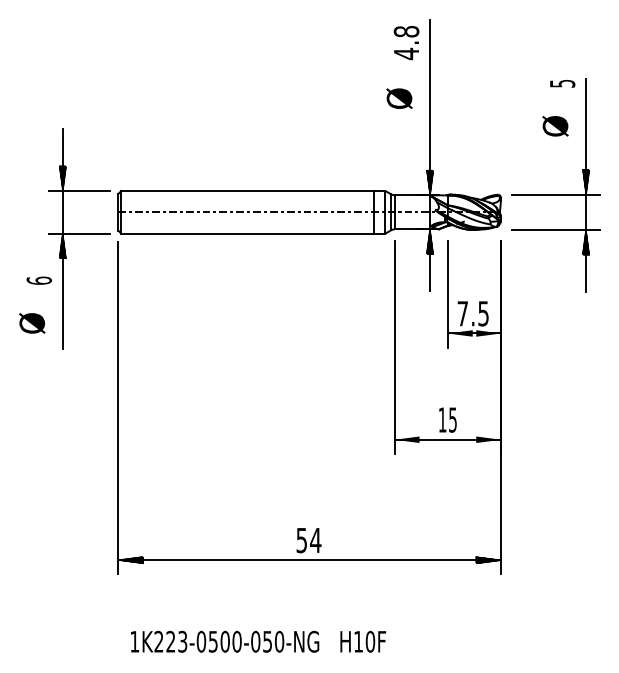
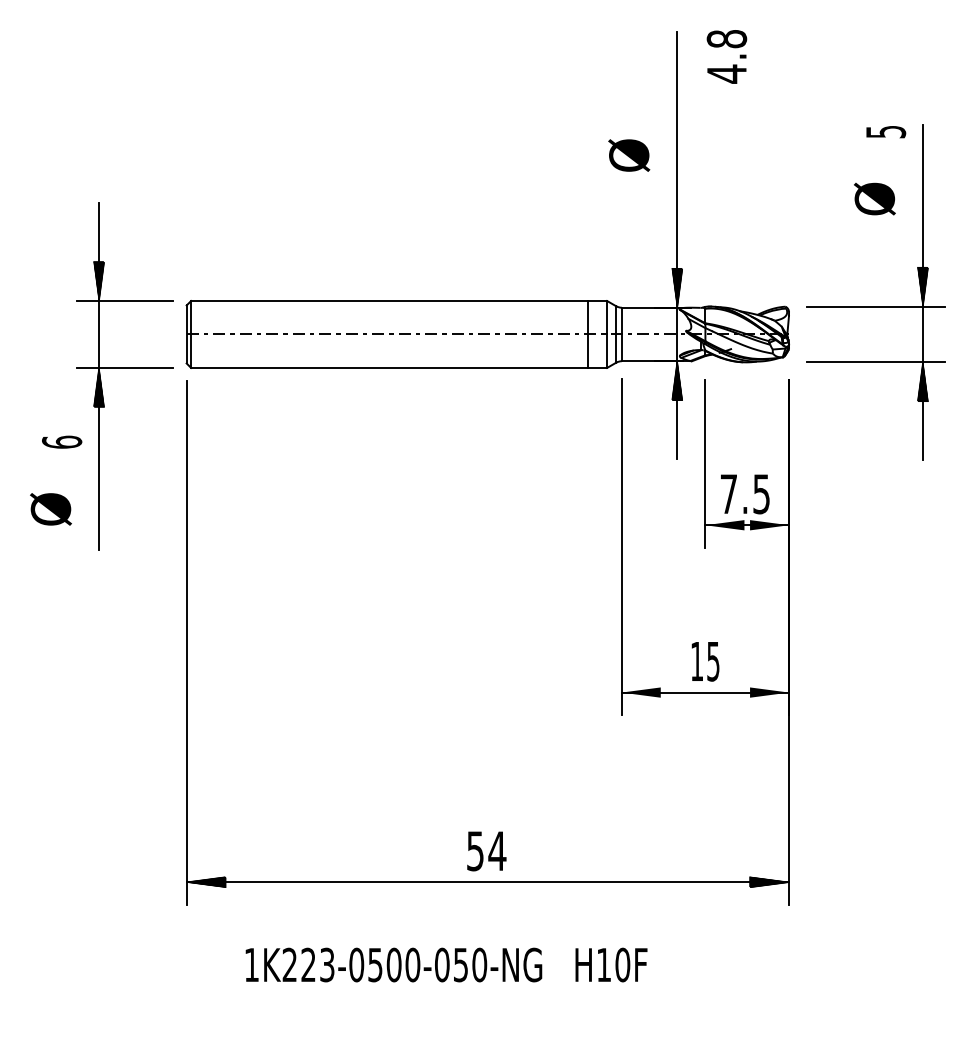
text: (406, 43) -> (726, 57), moved
text: (258, 641) -> (446, 964), moved

